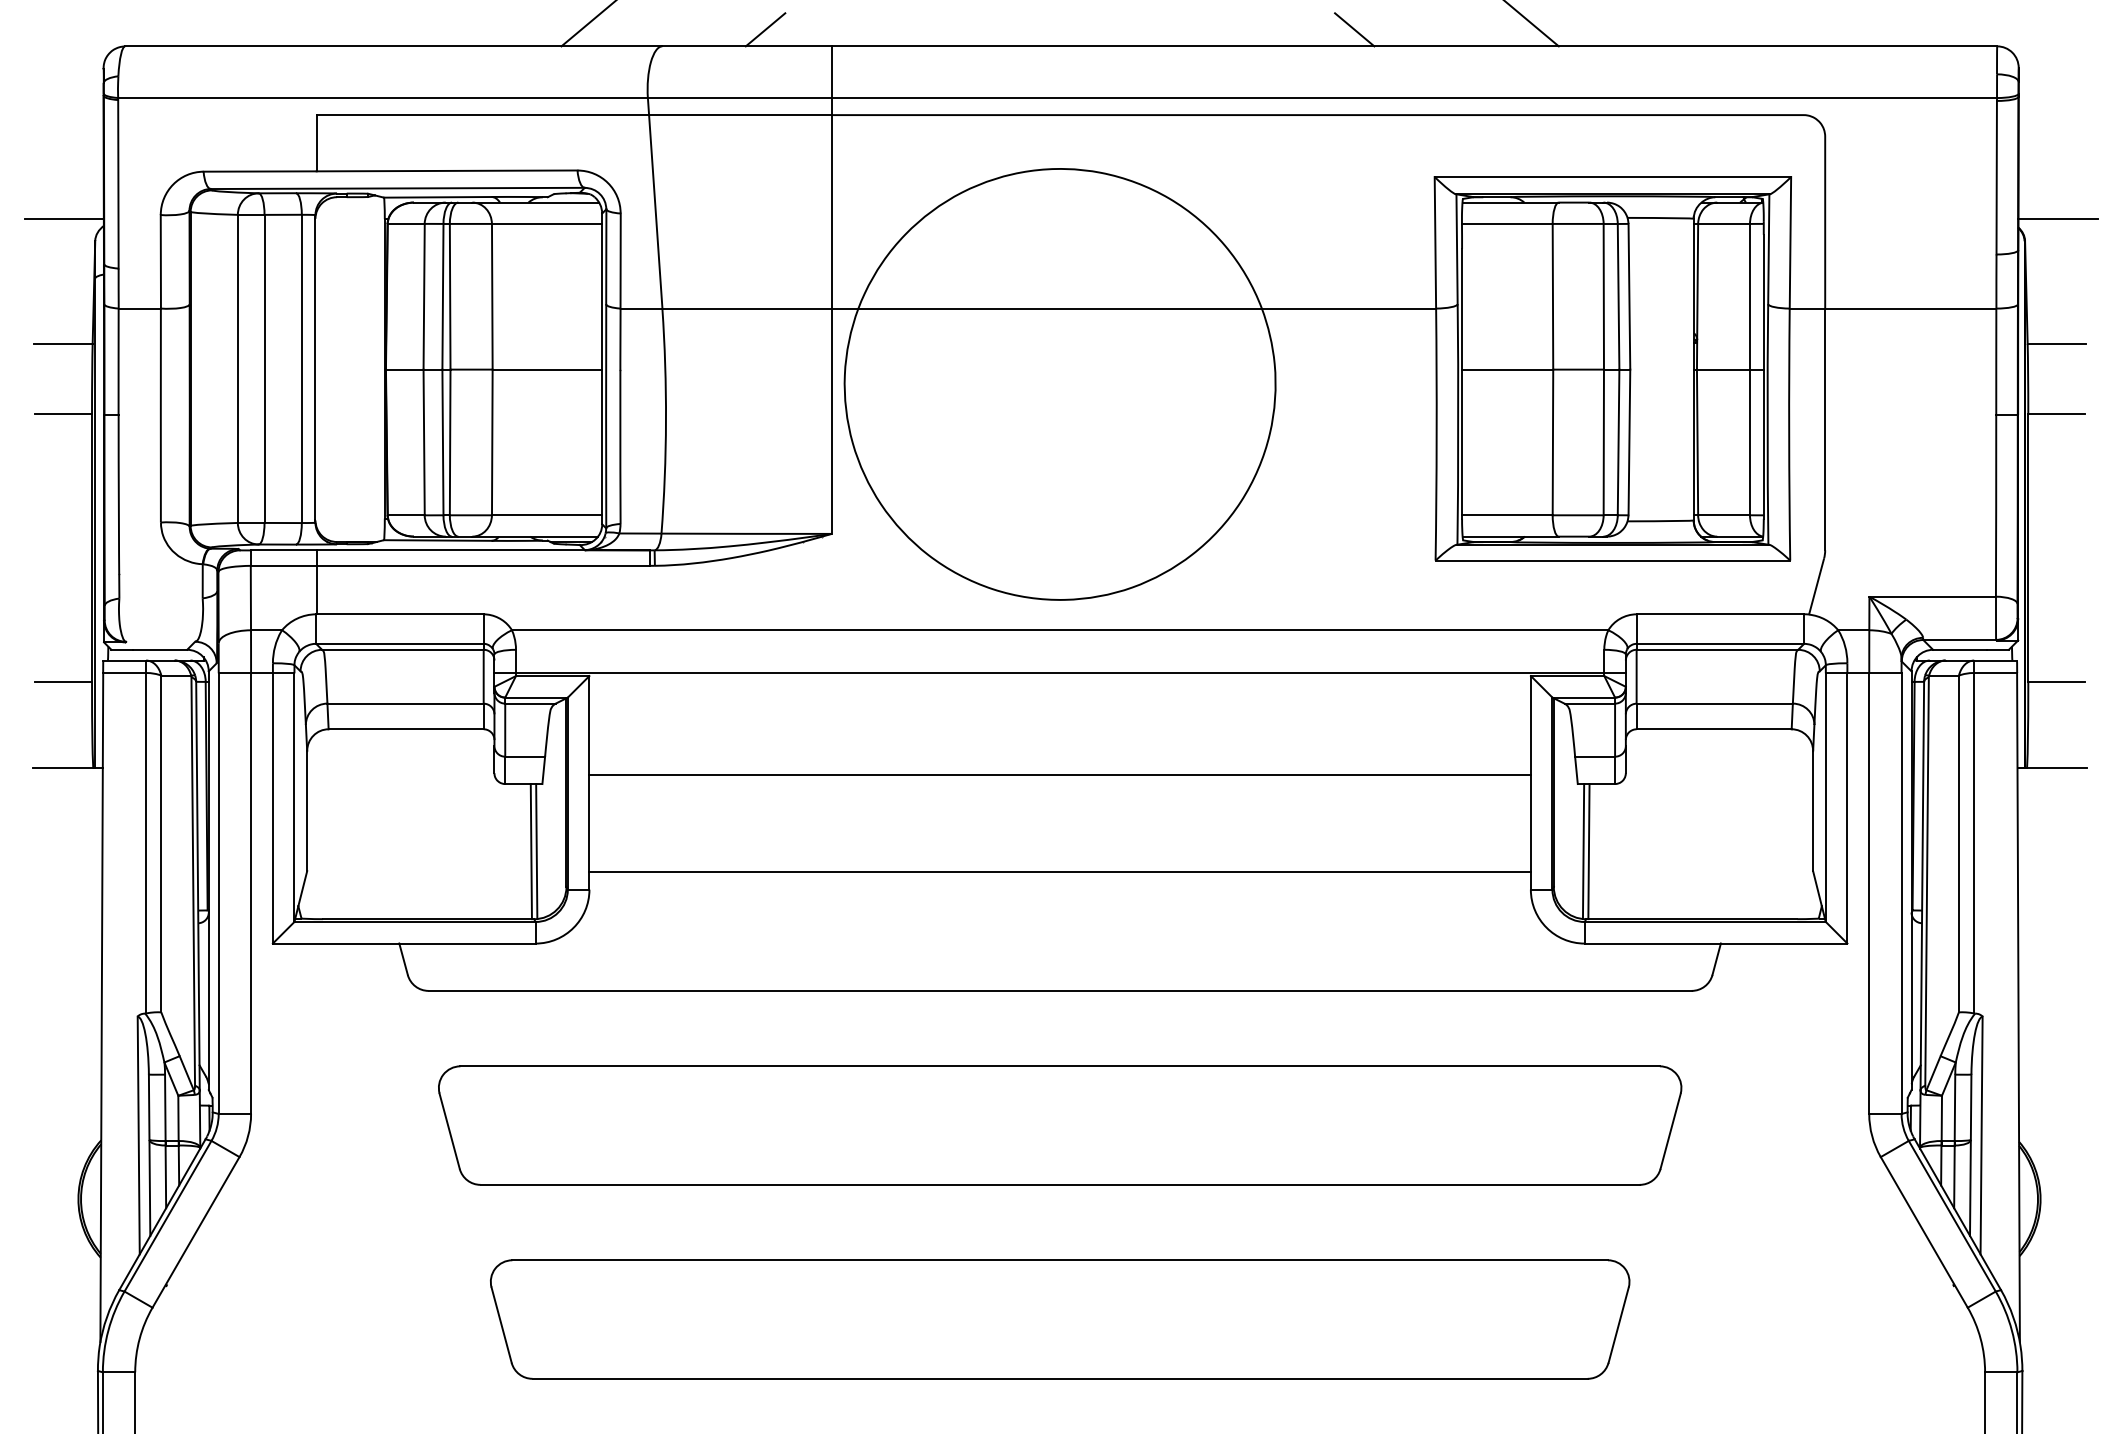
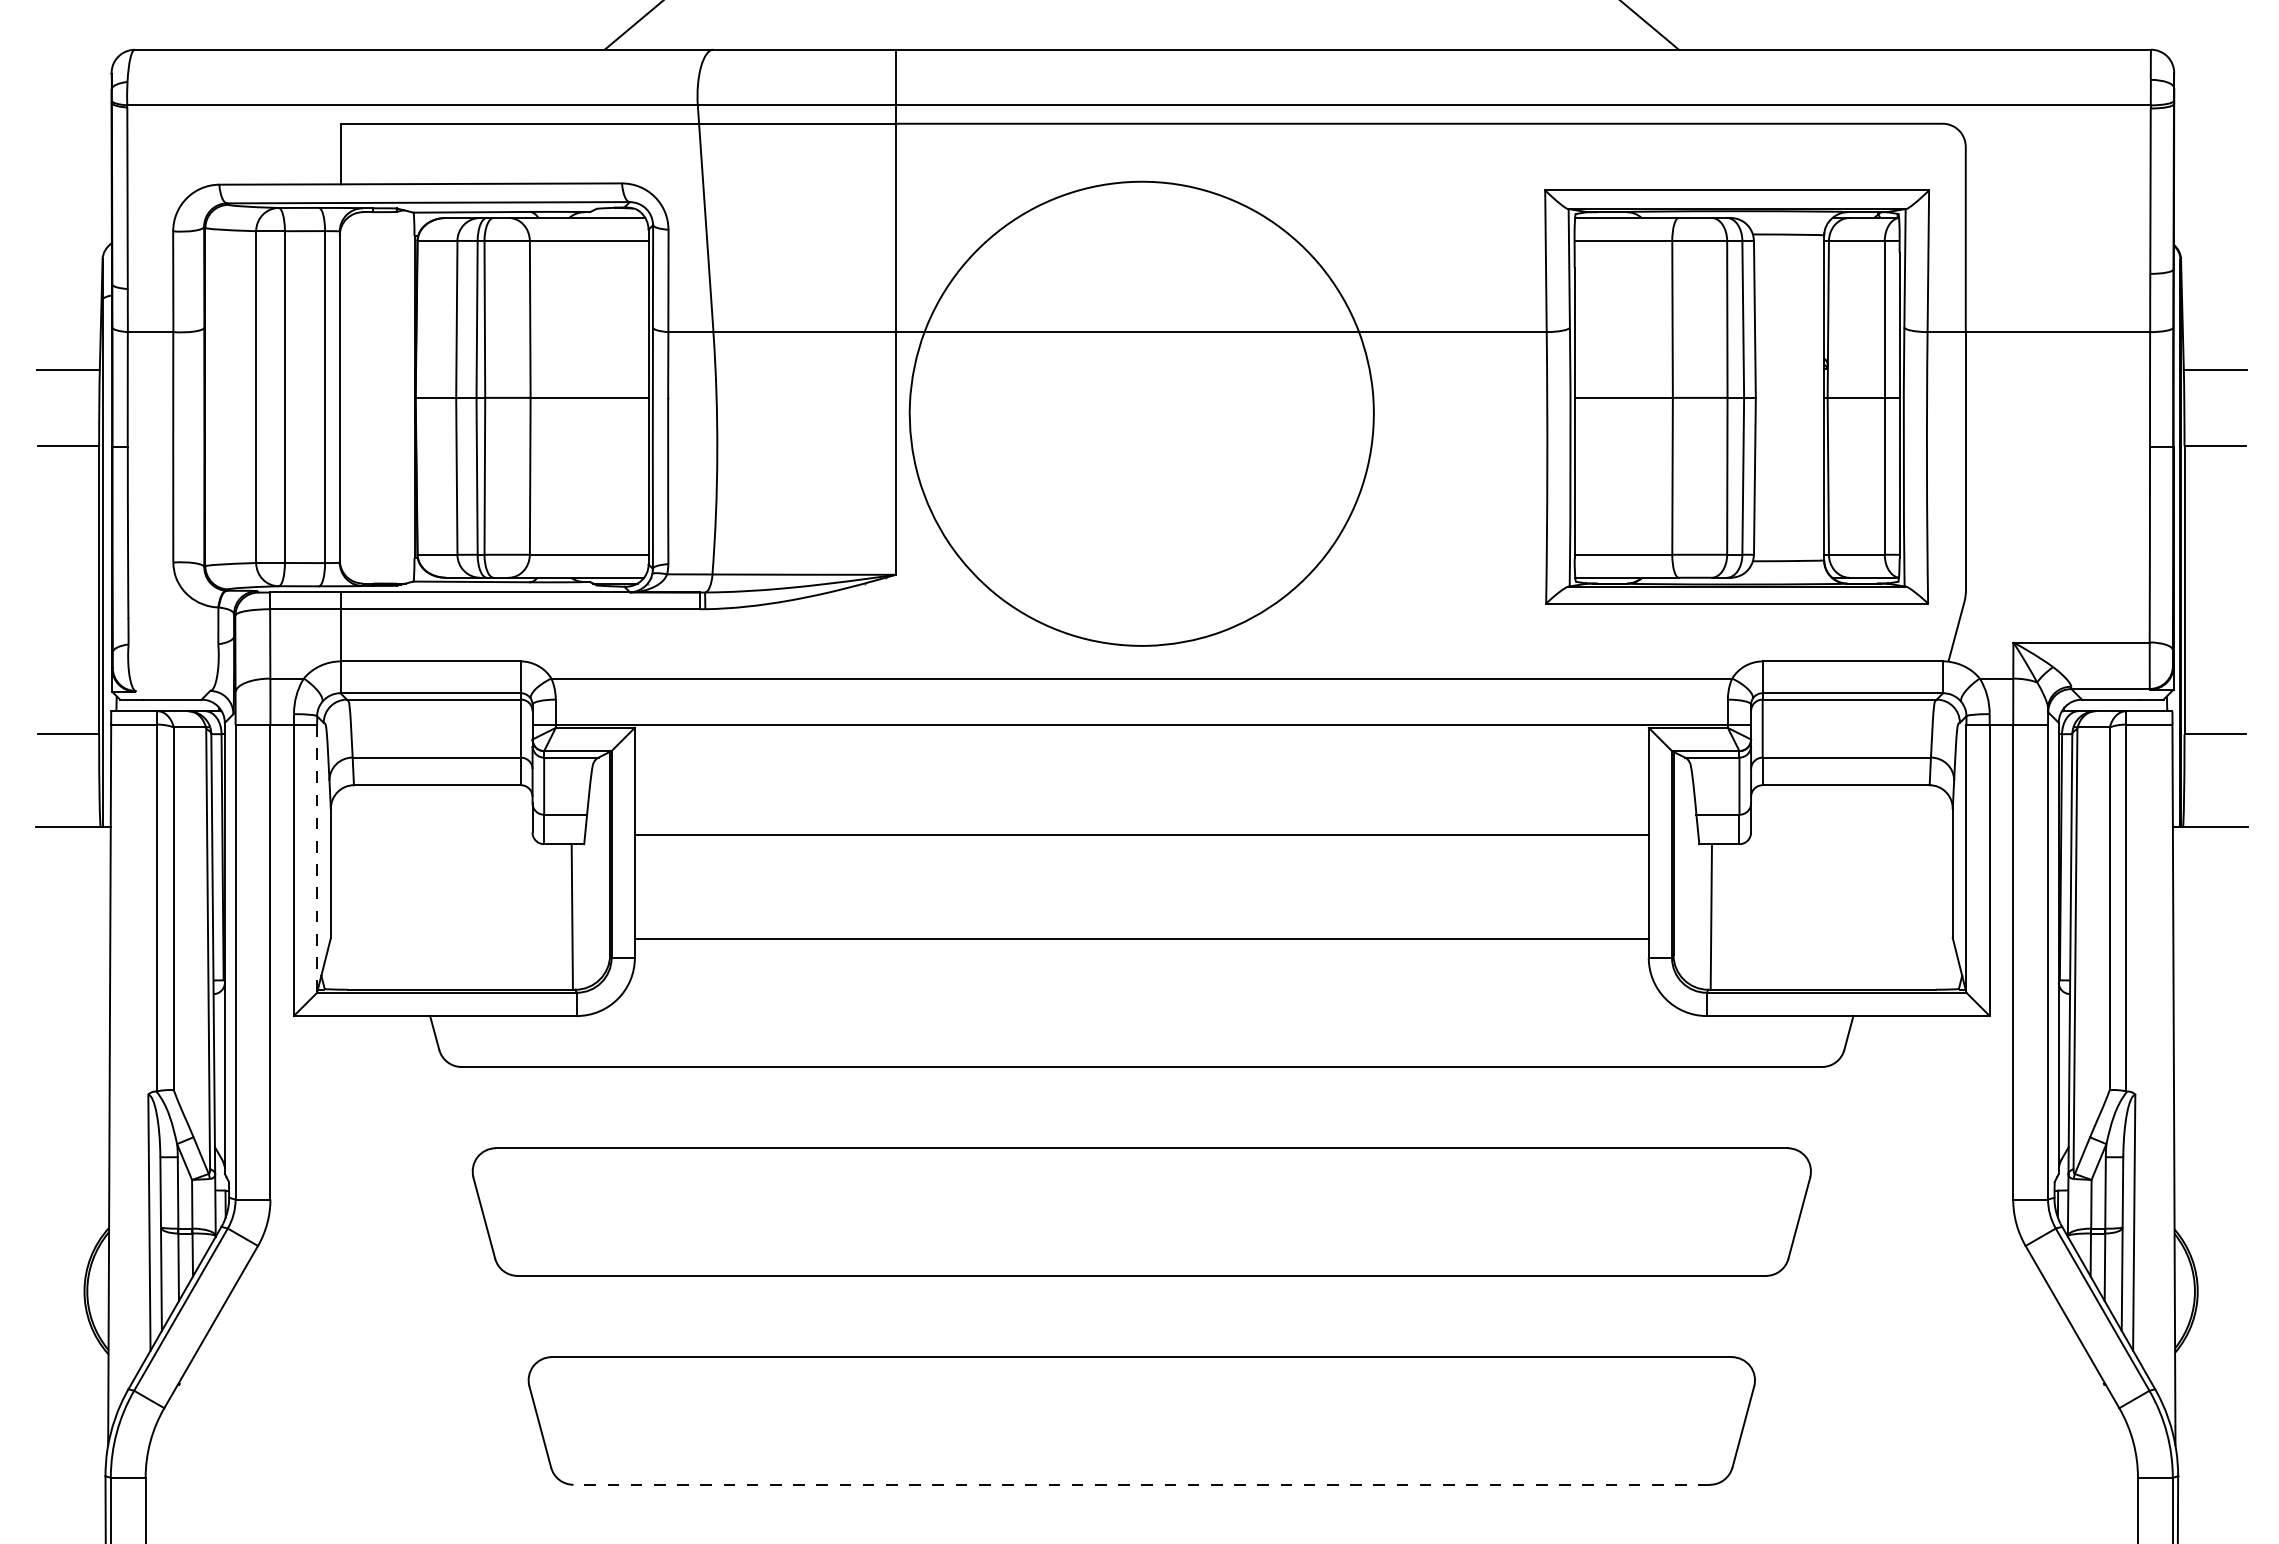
line: (765, 29) -> (824, 31), removed
line: (1354, 29) -> (1458, 31), removed
line: (64, 218) -> (69, 235), removed
line: (2057, 218) -> (2216, 235), removed
line: (294, 797) -> (317, 858), solid -> dashed
line: (536, 851) -> (577, 916), removed
line: (1583, 851) -> (1705, 916), removed
line: (1059, 1378) -> (1141, 1484), solid -> dashed

